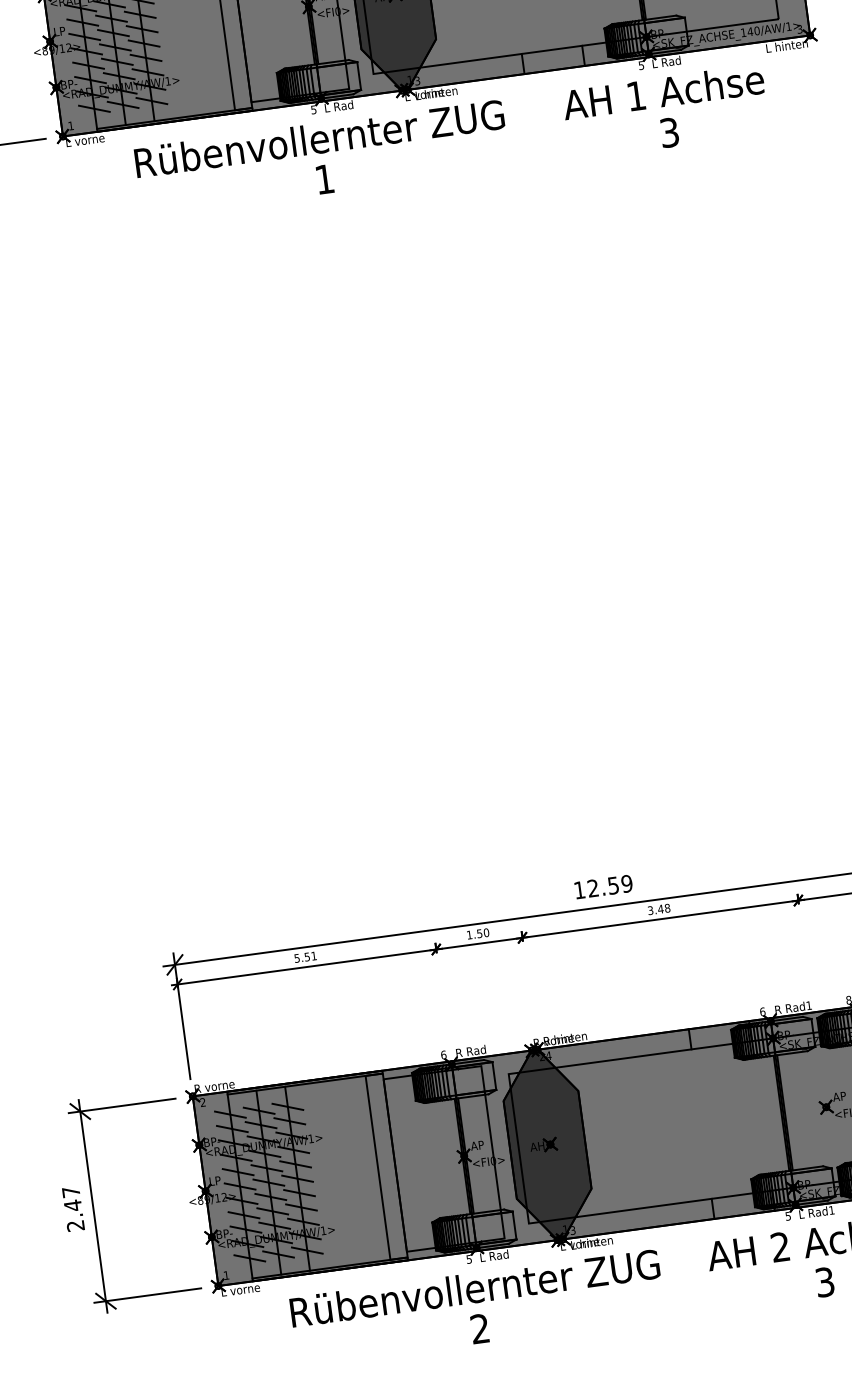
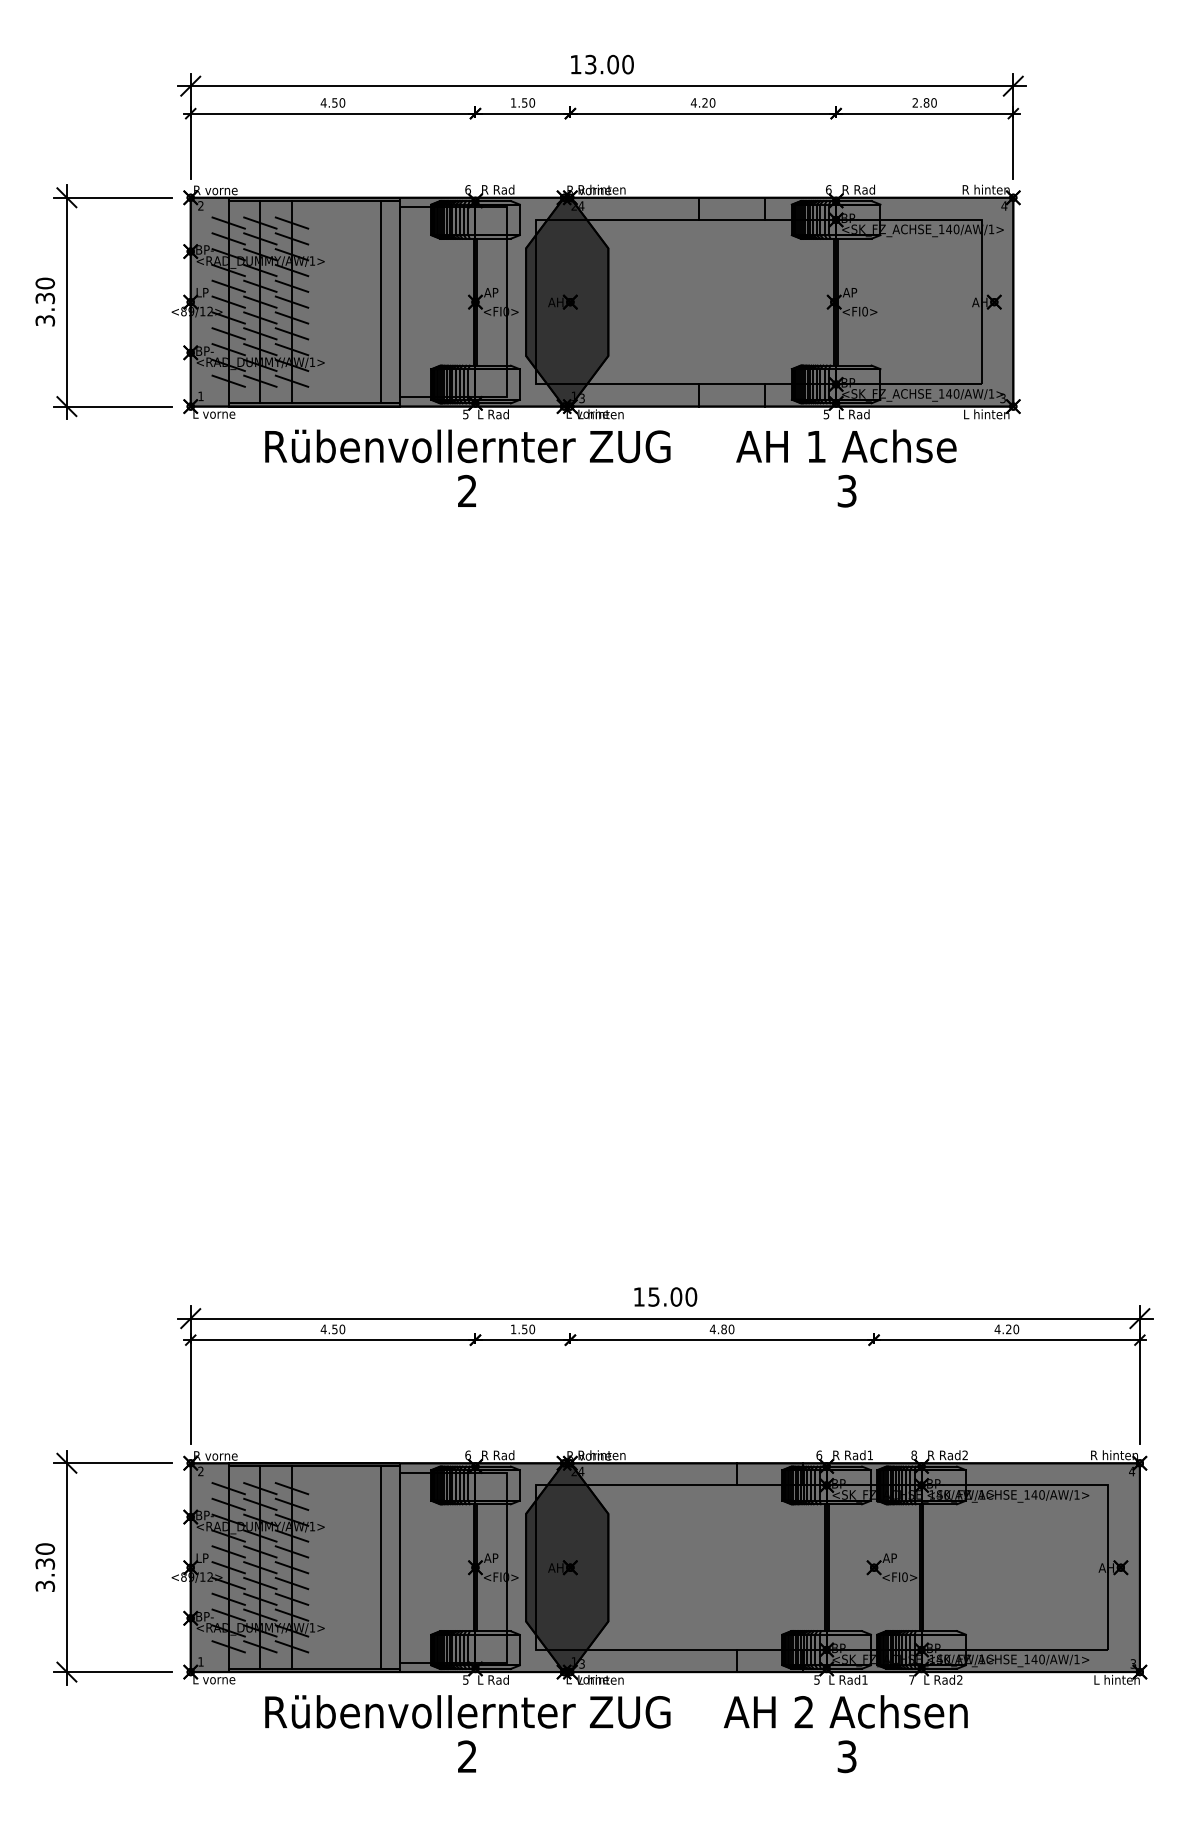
text: (324, 178) -> (467, 490), 1 -> 2
text: (609, 885) -> (672, 1296), 12.59 -> 15.00
text: (658, 909) -> (721, 1329), 3.48 -> 4.80
text: (305, 957) -> (332, 1329), 5.51 -> 4.50
text: (73, 1208) -> (45, 1567), 2.47 -> 3.30

